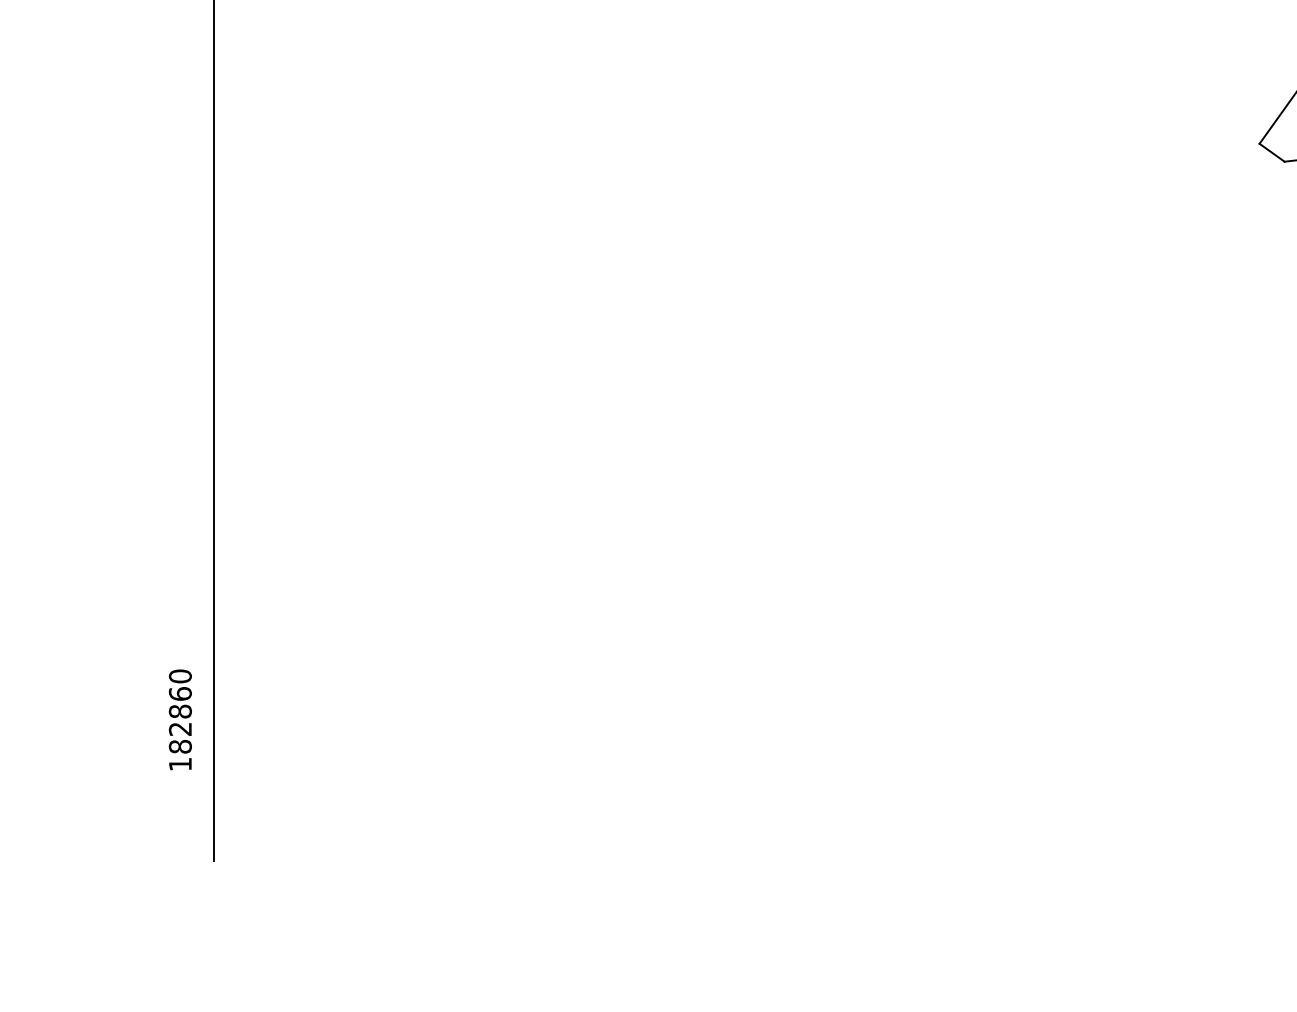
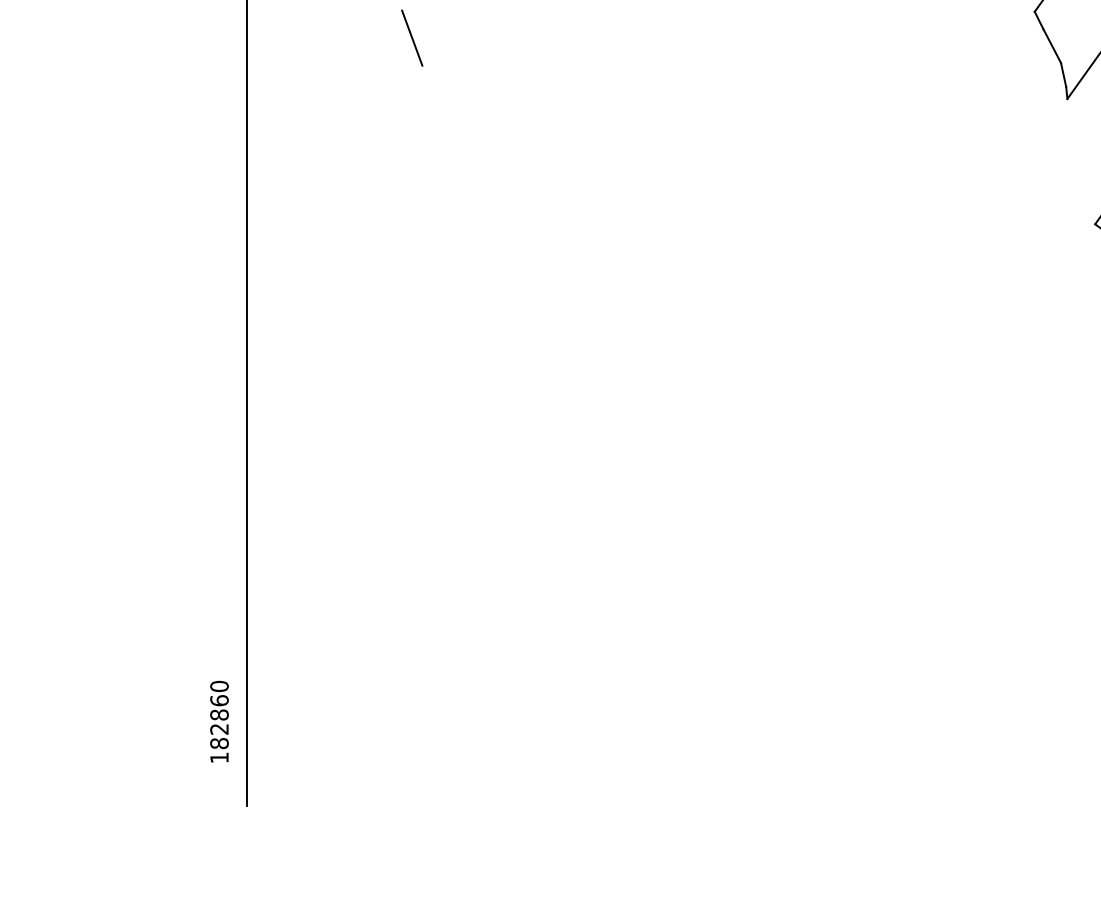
text: (180, 719) -> (219, 721), moved

